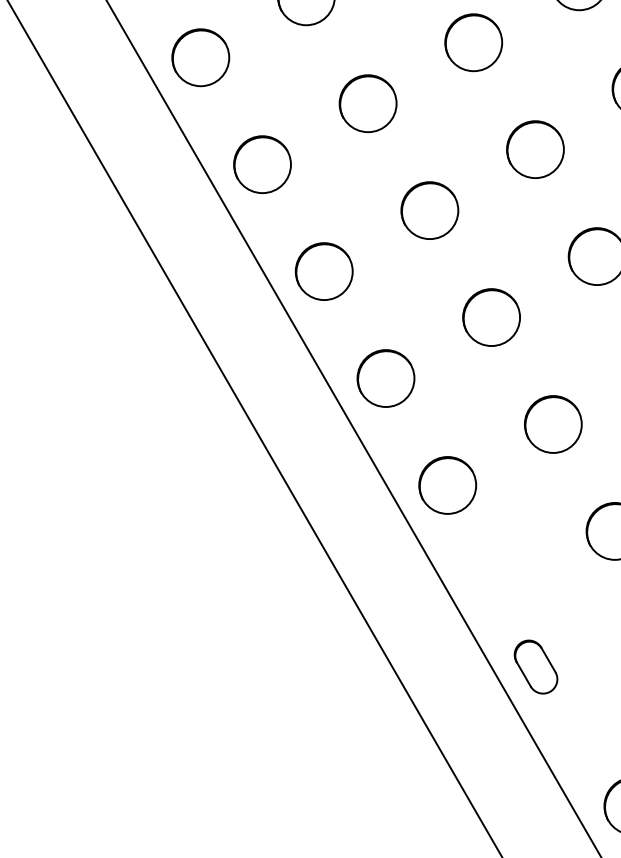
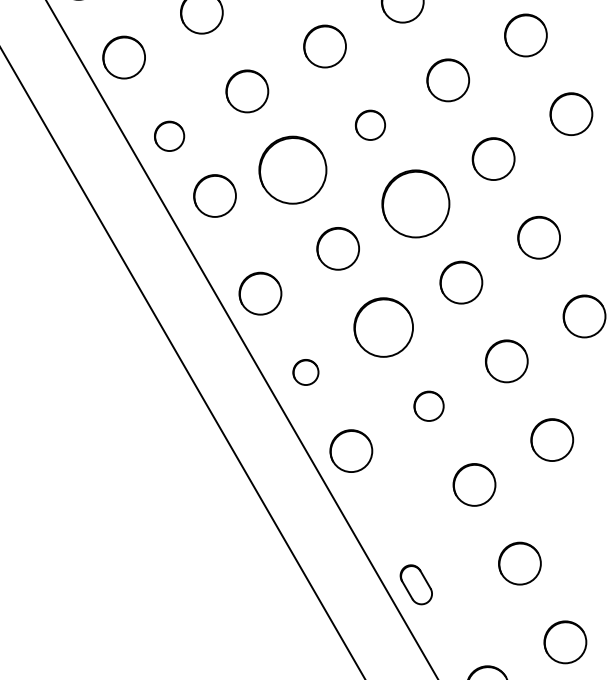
part: (473, 43) -> (370, 125), size x0.7
part: (200, 58) -> (169, 136), size x0.7
part: (367, 102) -> (292, 169), size x1.6
circle: (534, 149) -> (415, 203), size x1.6
circle: (261, 163) -> (214, 195), moved
part: (491, 317) -> (383, 327), size x1.4
part: (385, 378) -> (305, 372), size x0.6
part: (552, 424) -> (428, 406), size x0.7

